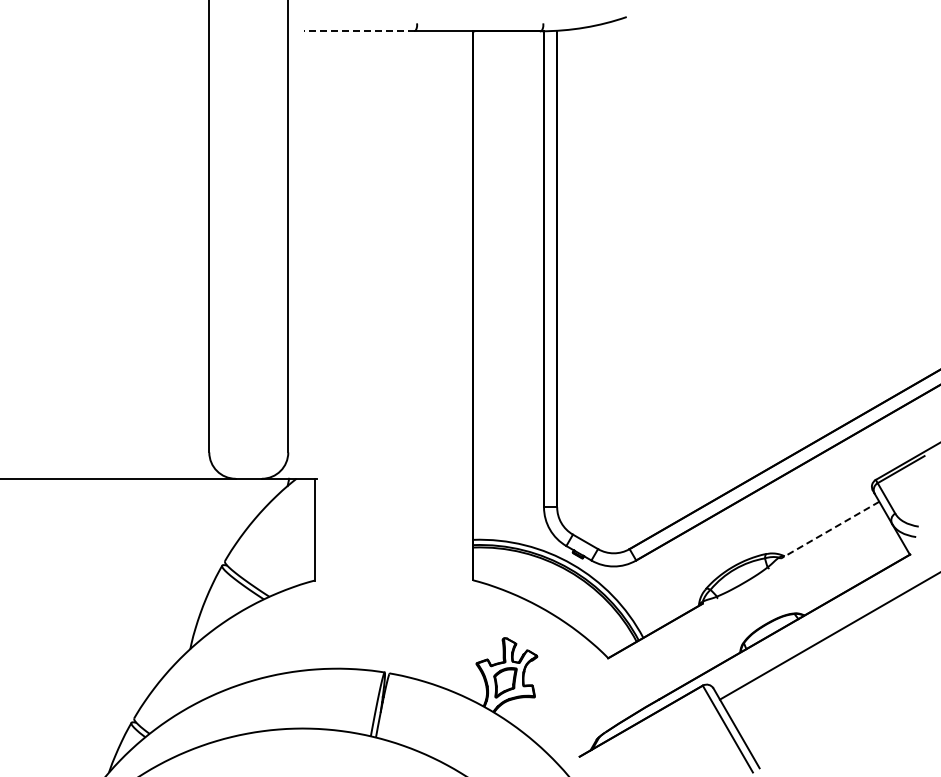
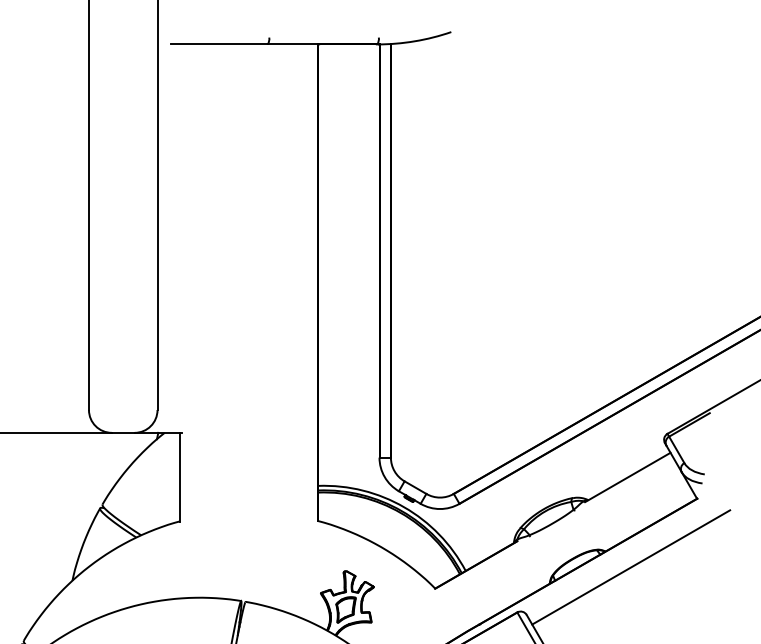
line: (359, 31) -> (219, 44), dashed -> solid
line: (830, 530) -> (628, 477), dashed -> solid

